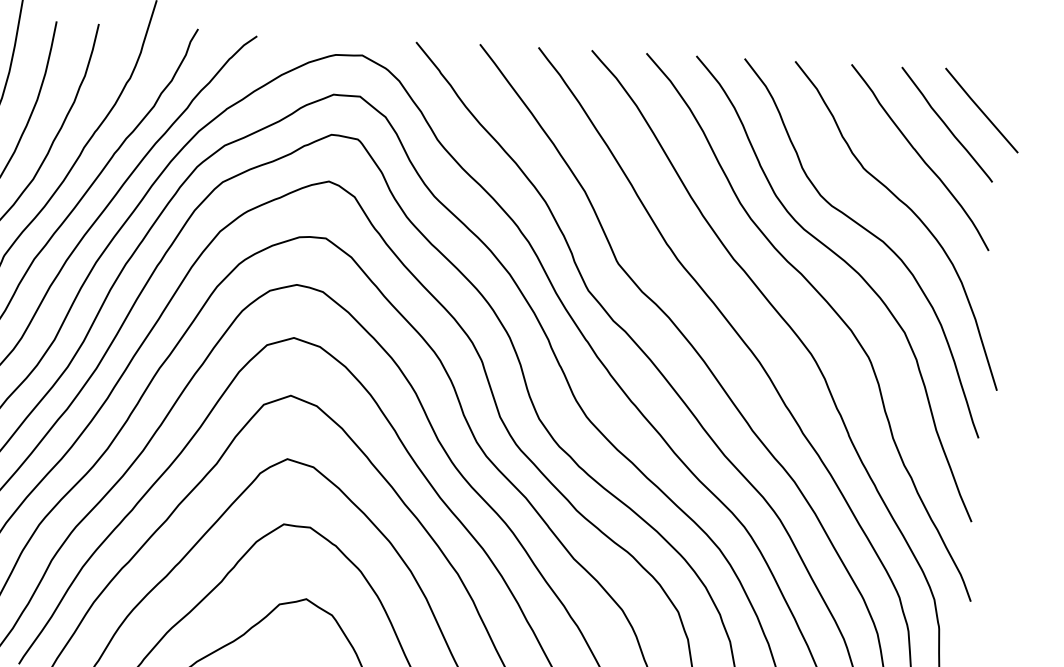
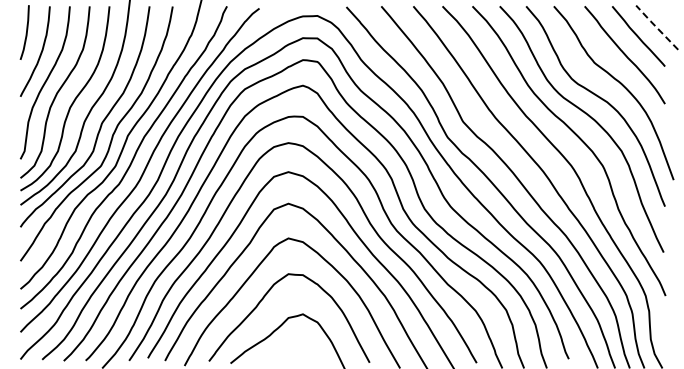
line: (980, 108) -> (656, 26), solid -> dashed

